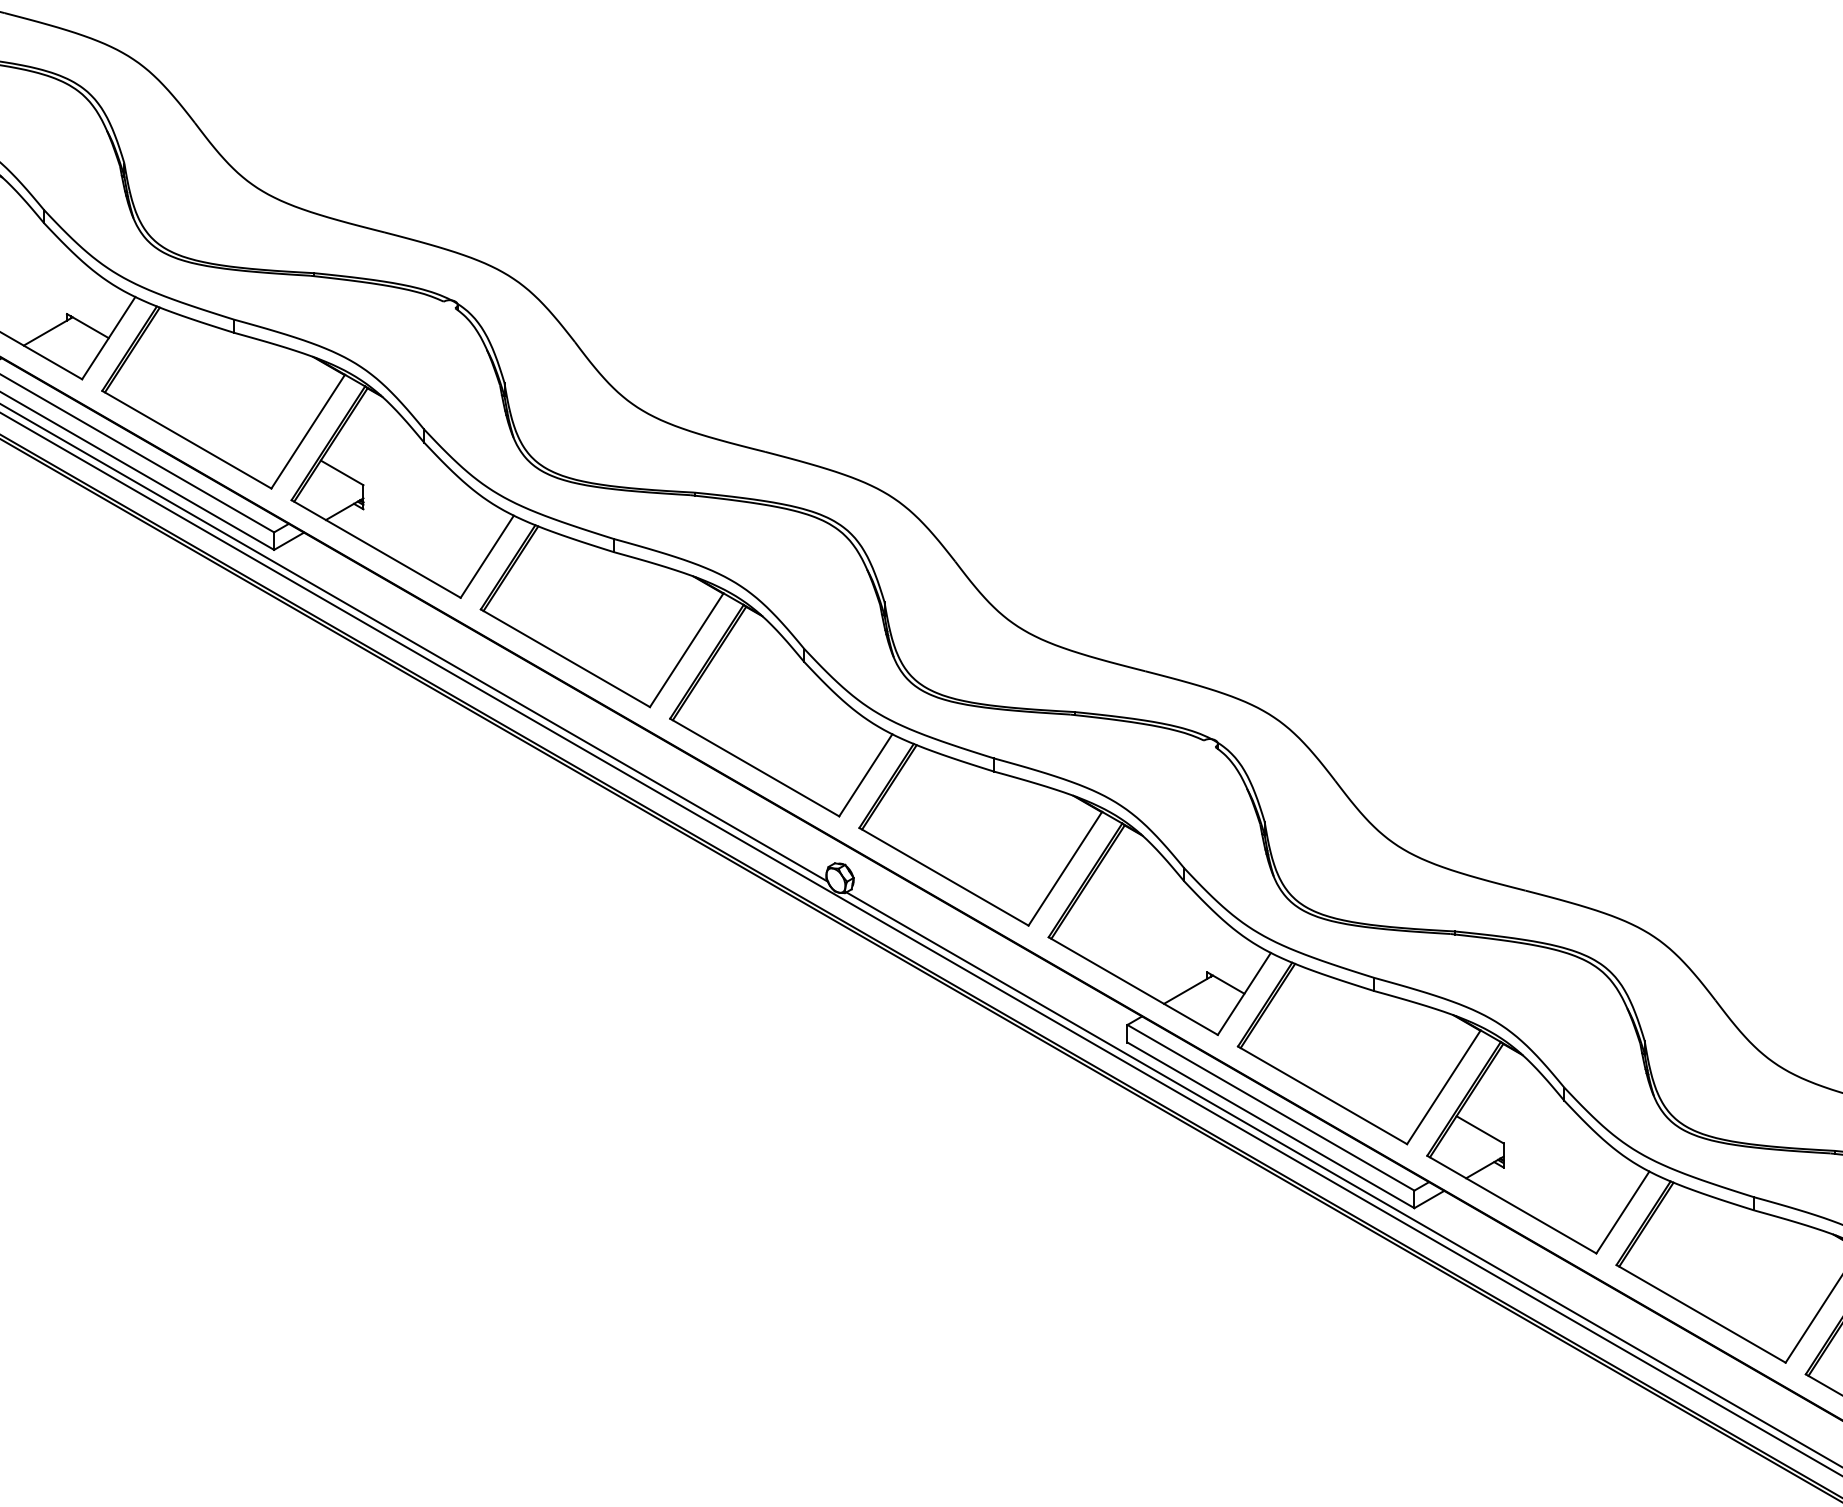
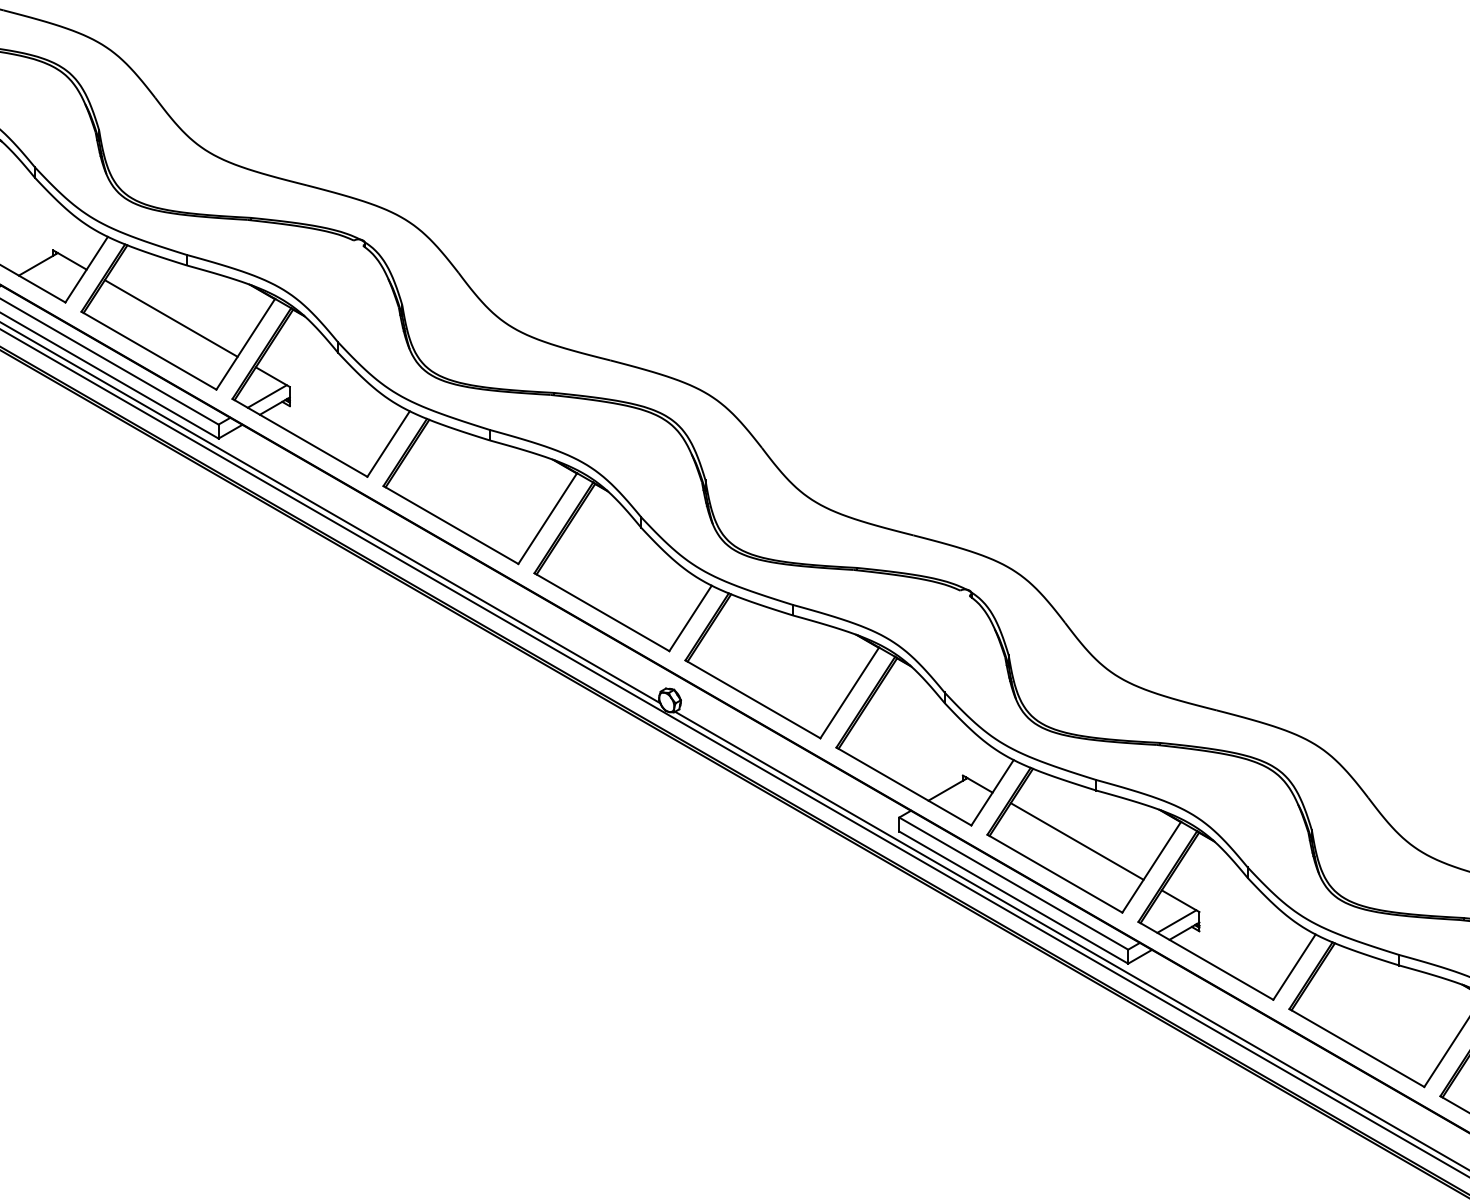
line: (214, 399) -> (171, 318), added
line: (334, 497) -> (266, 396), added
line: (1350, 1054) -> (1077, 841), added
line: (1474, 1155) -> (1176, 921), added

